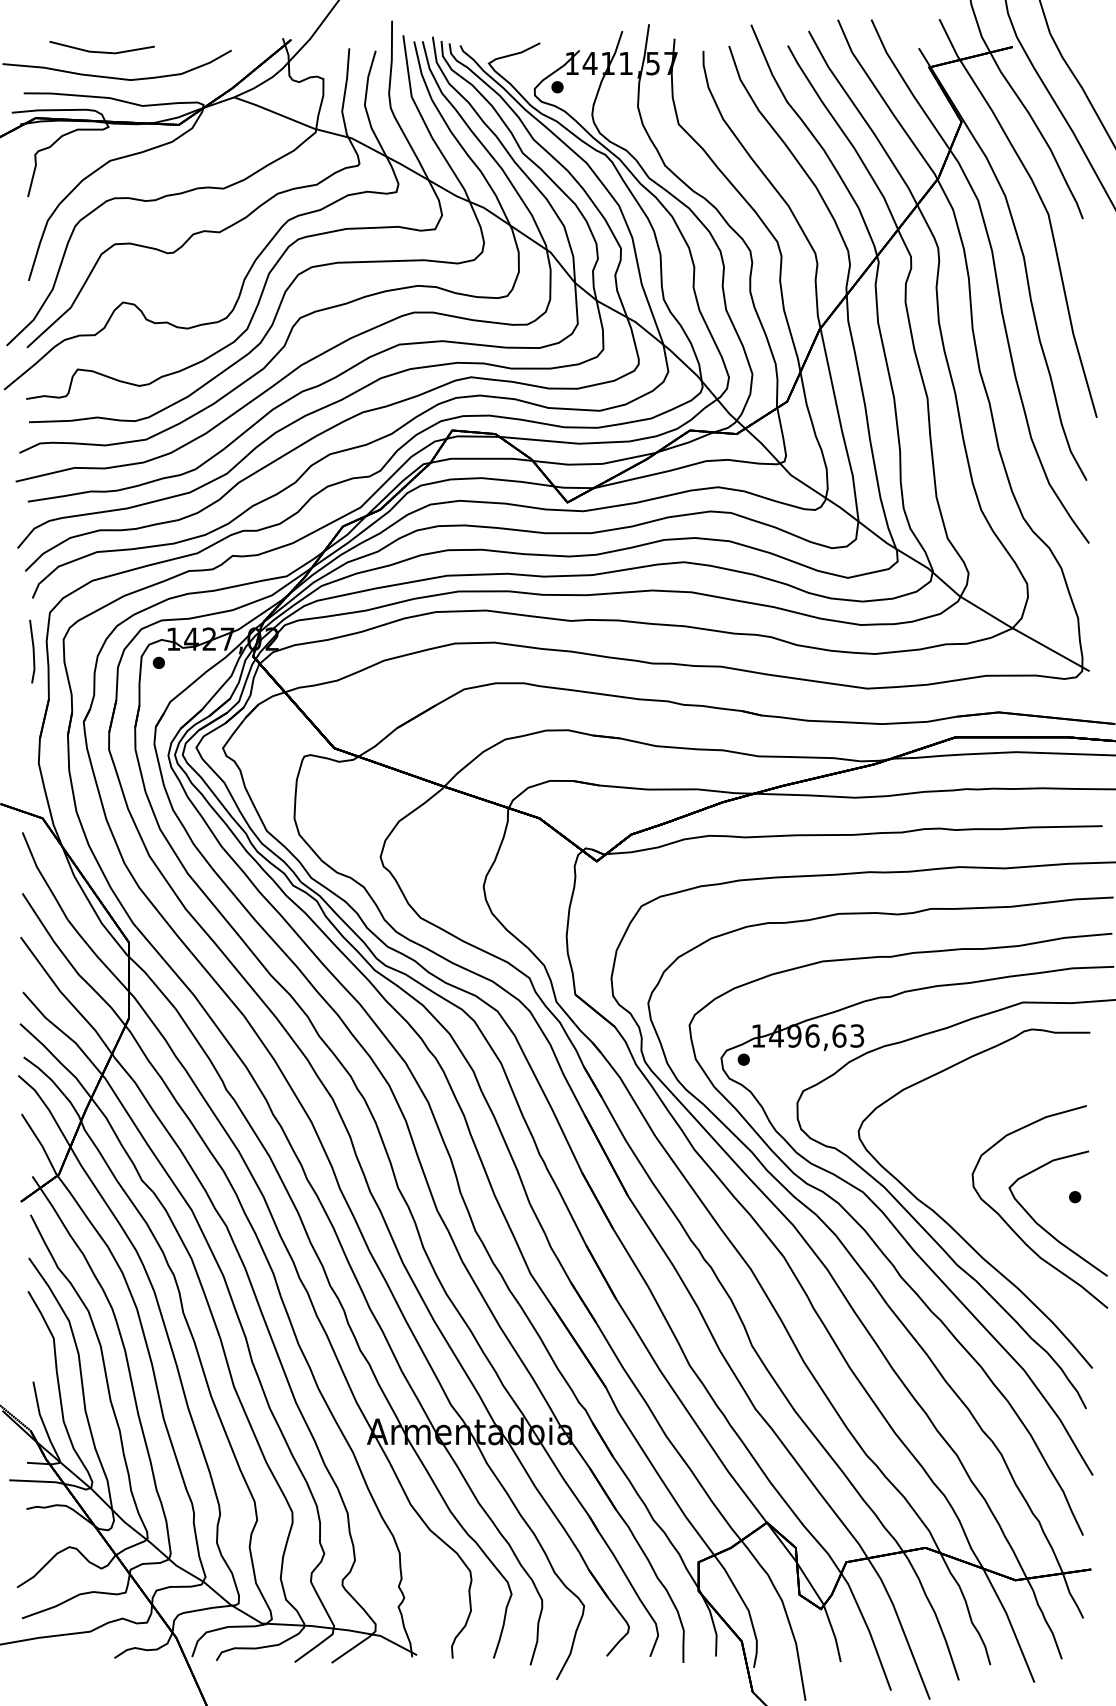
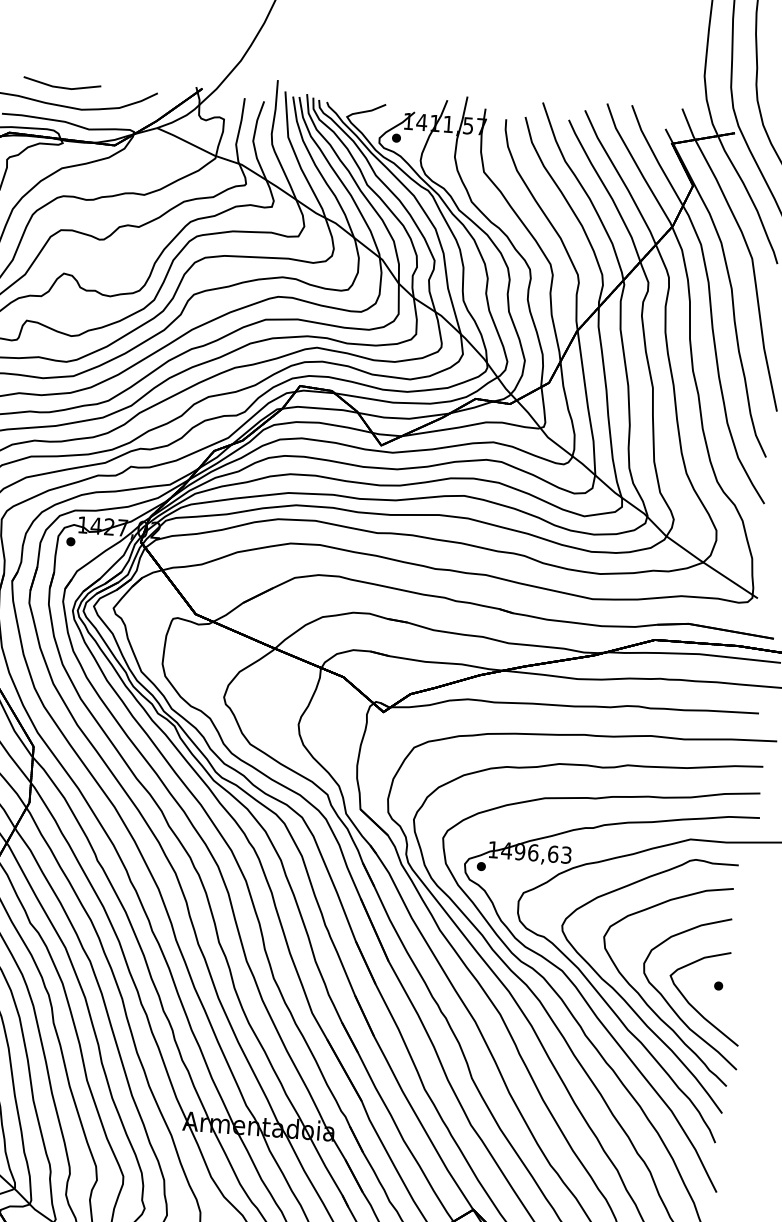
curve: (973, 1219) -> (642, 997), added

